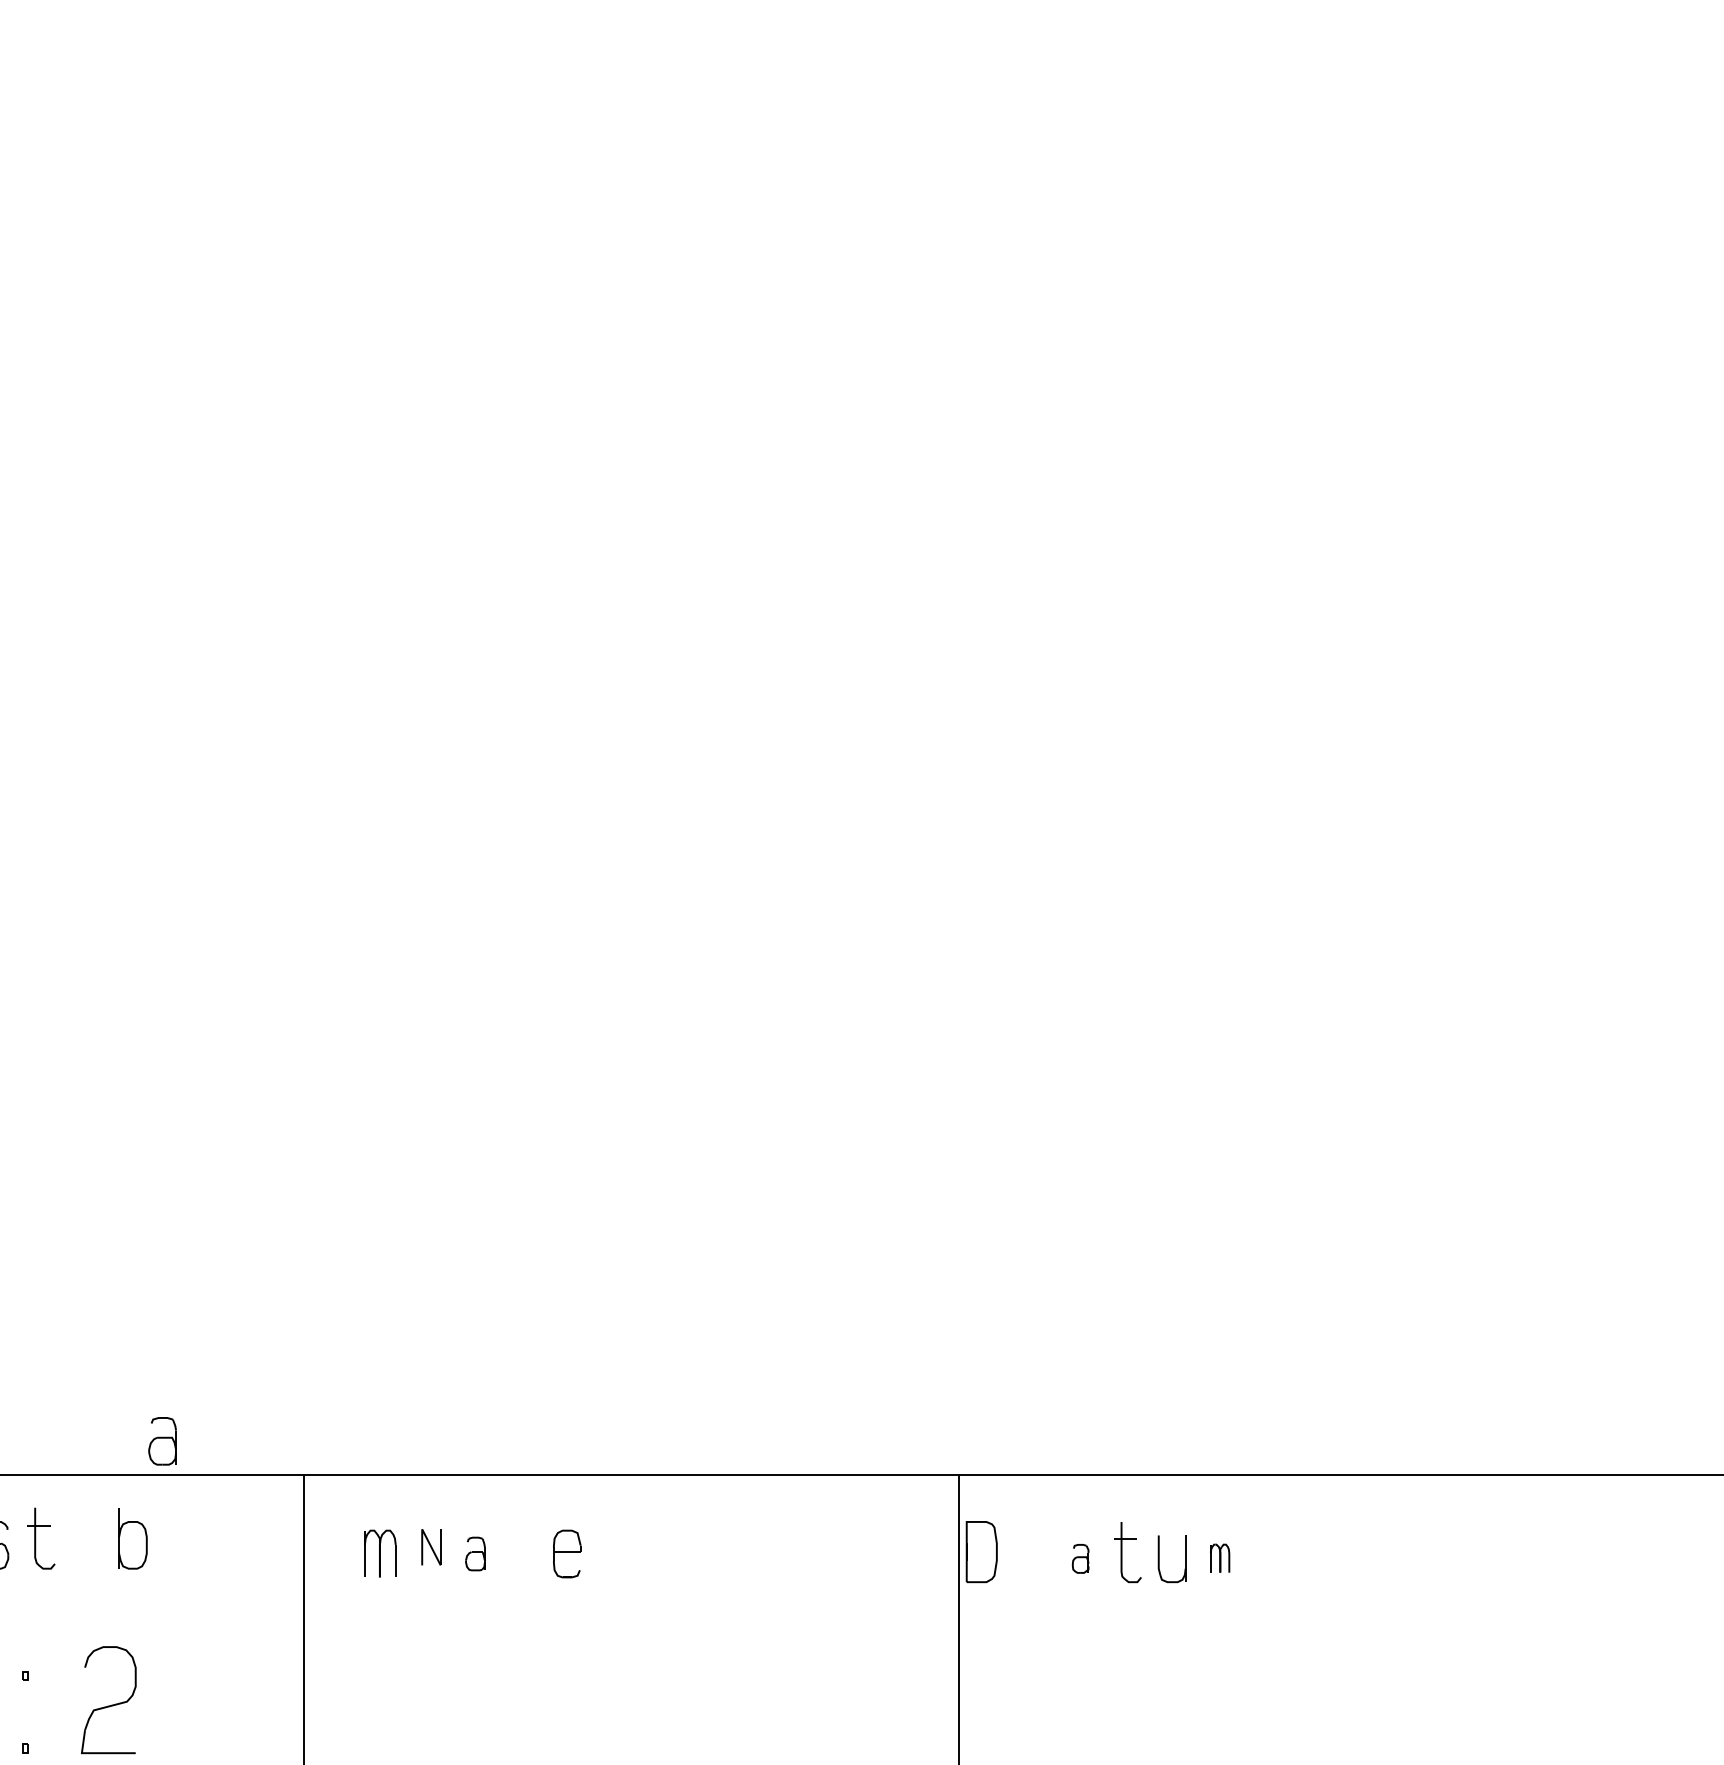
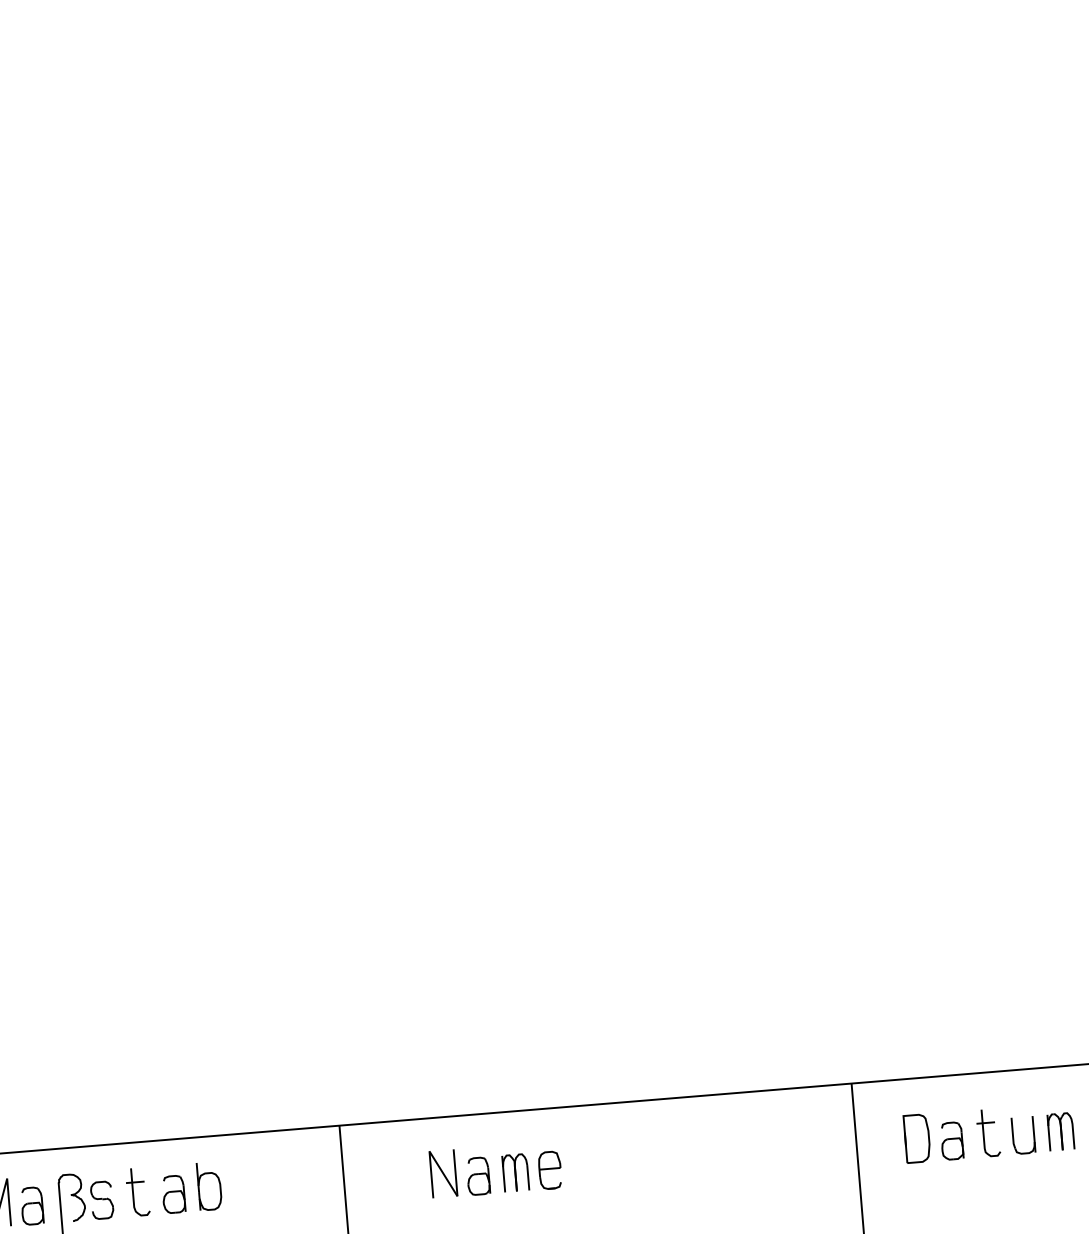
part: (162, 1441) -> (173, 1194), moved
part: (431, 1547) -> (443, 1173), size x1.67
part: (981, 1552) -> (917, 1138), moved
part: (380, 1553) -> (515, 1172), moved
part: (475, 1553) -> (478, 1175), size x1.43
part: (1080, 1558) -> (951, 1140), size x1.67
part: (1219, 1558) -> (1060, 1131), size x1.67

